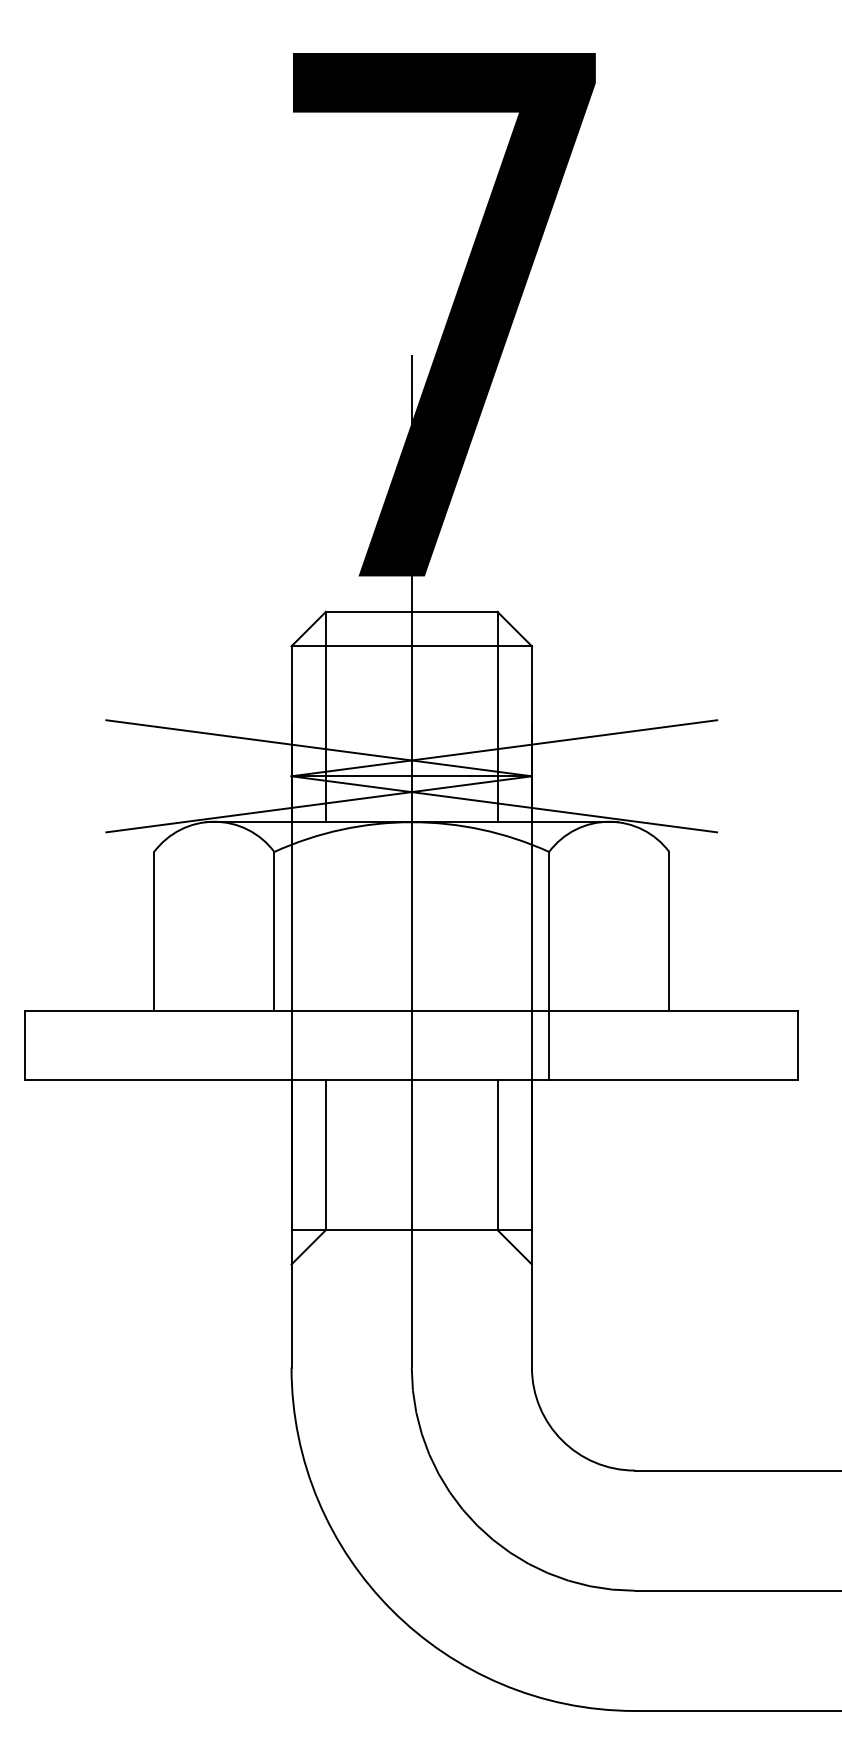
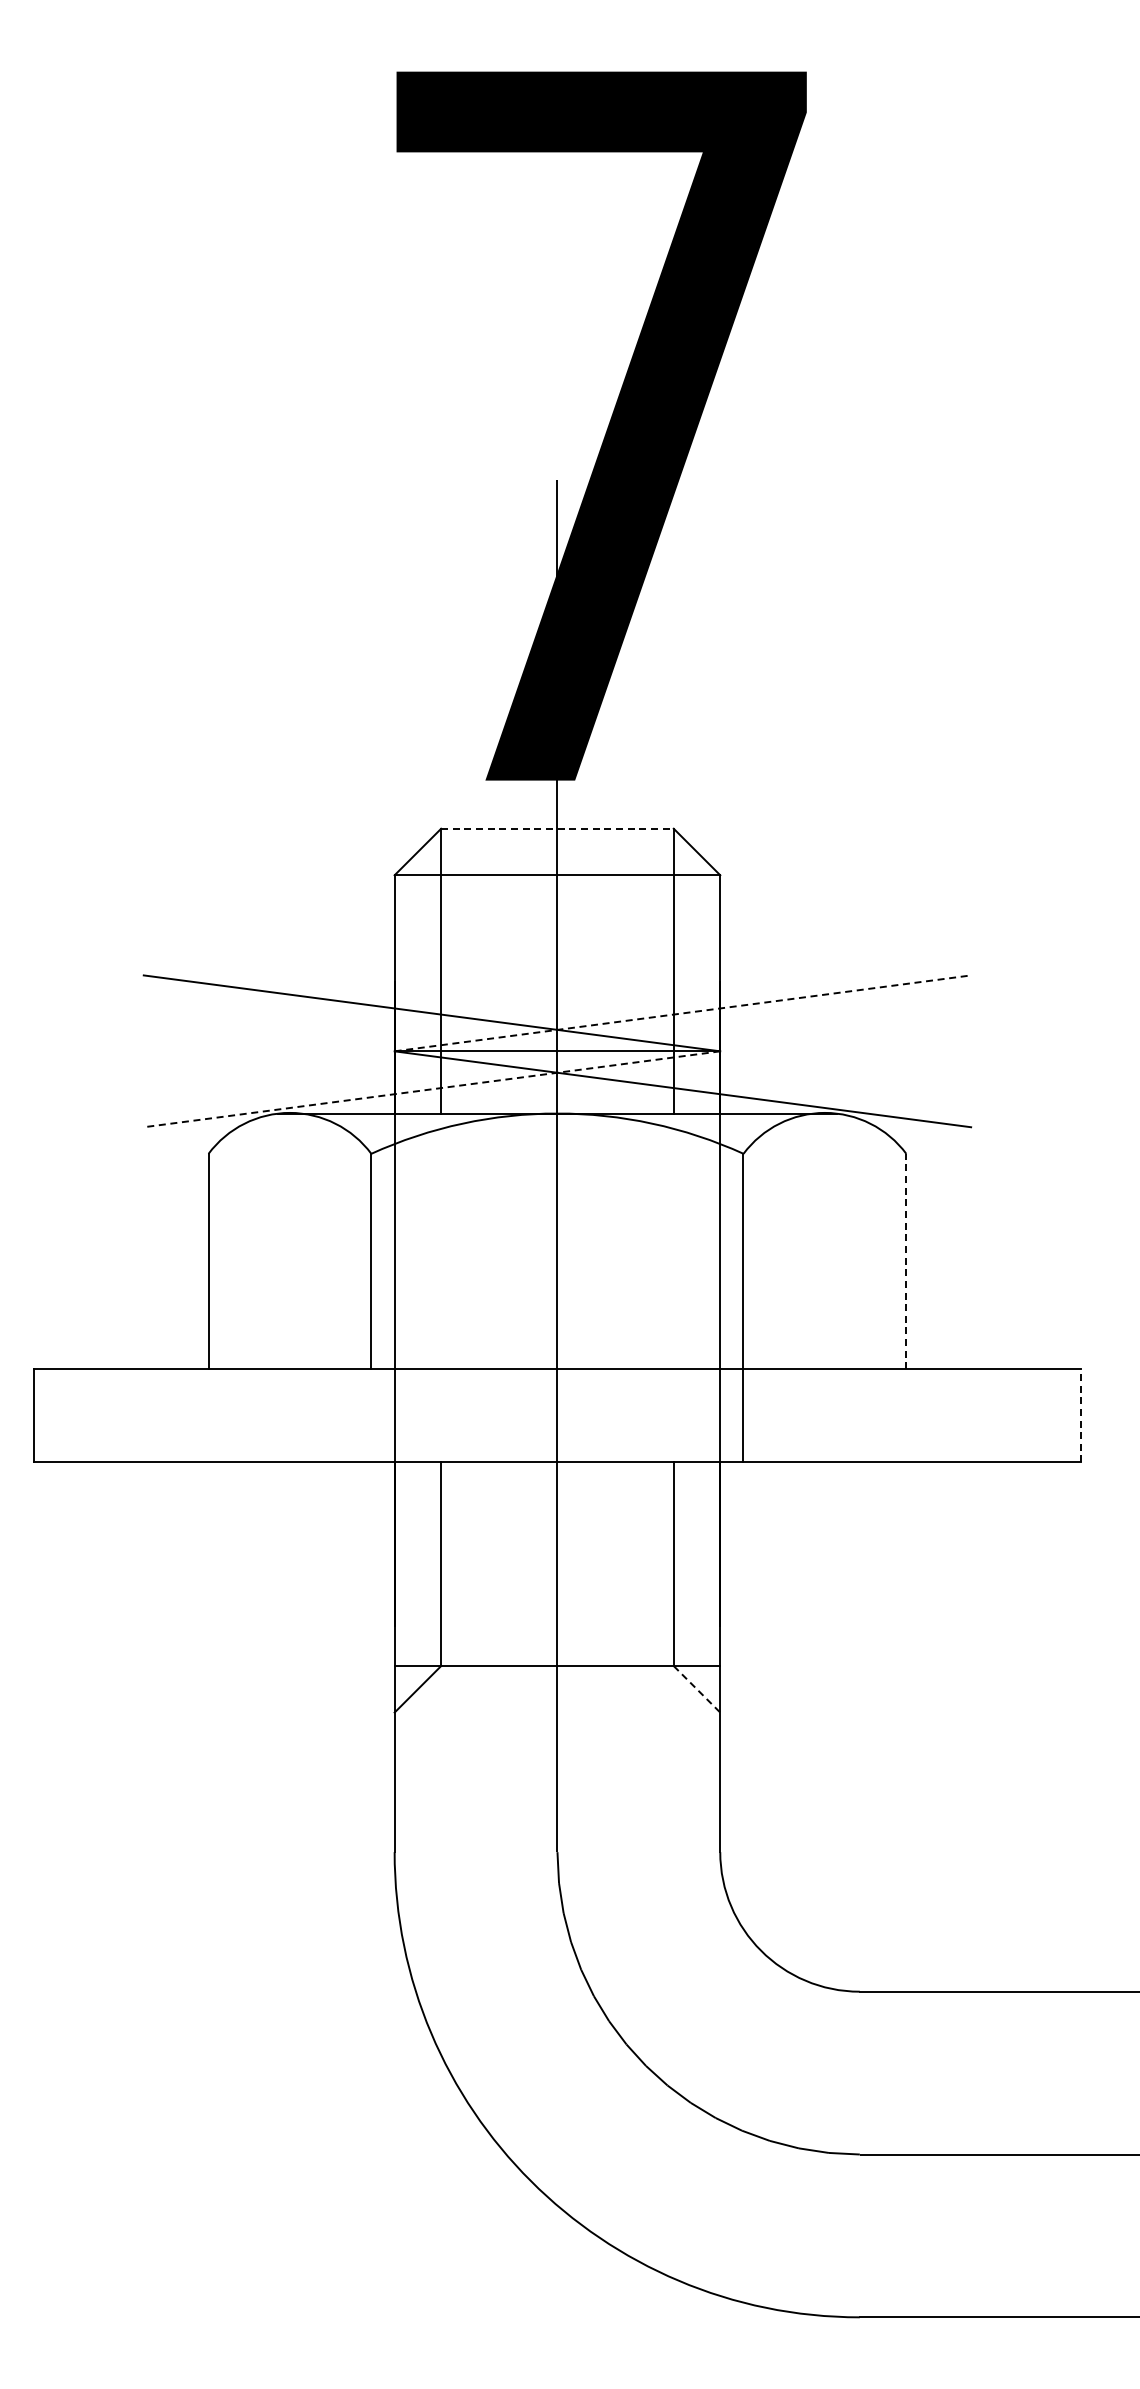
line: (411, 611) -> (557, 828), solid -> dashed
line: (504, 748) -> (682, 1013), solid -> dashed
line: (319, 804) -> (432, 1089), solid -> dashed
line: (669, 931) -> (906, 1261), solid -> dashed
line: (797, 1045) -> (1080, 1415), solid -> dashed
line: (515, 1247) -> (697, 1689), solid -> dashed

